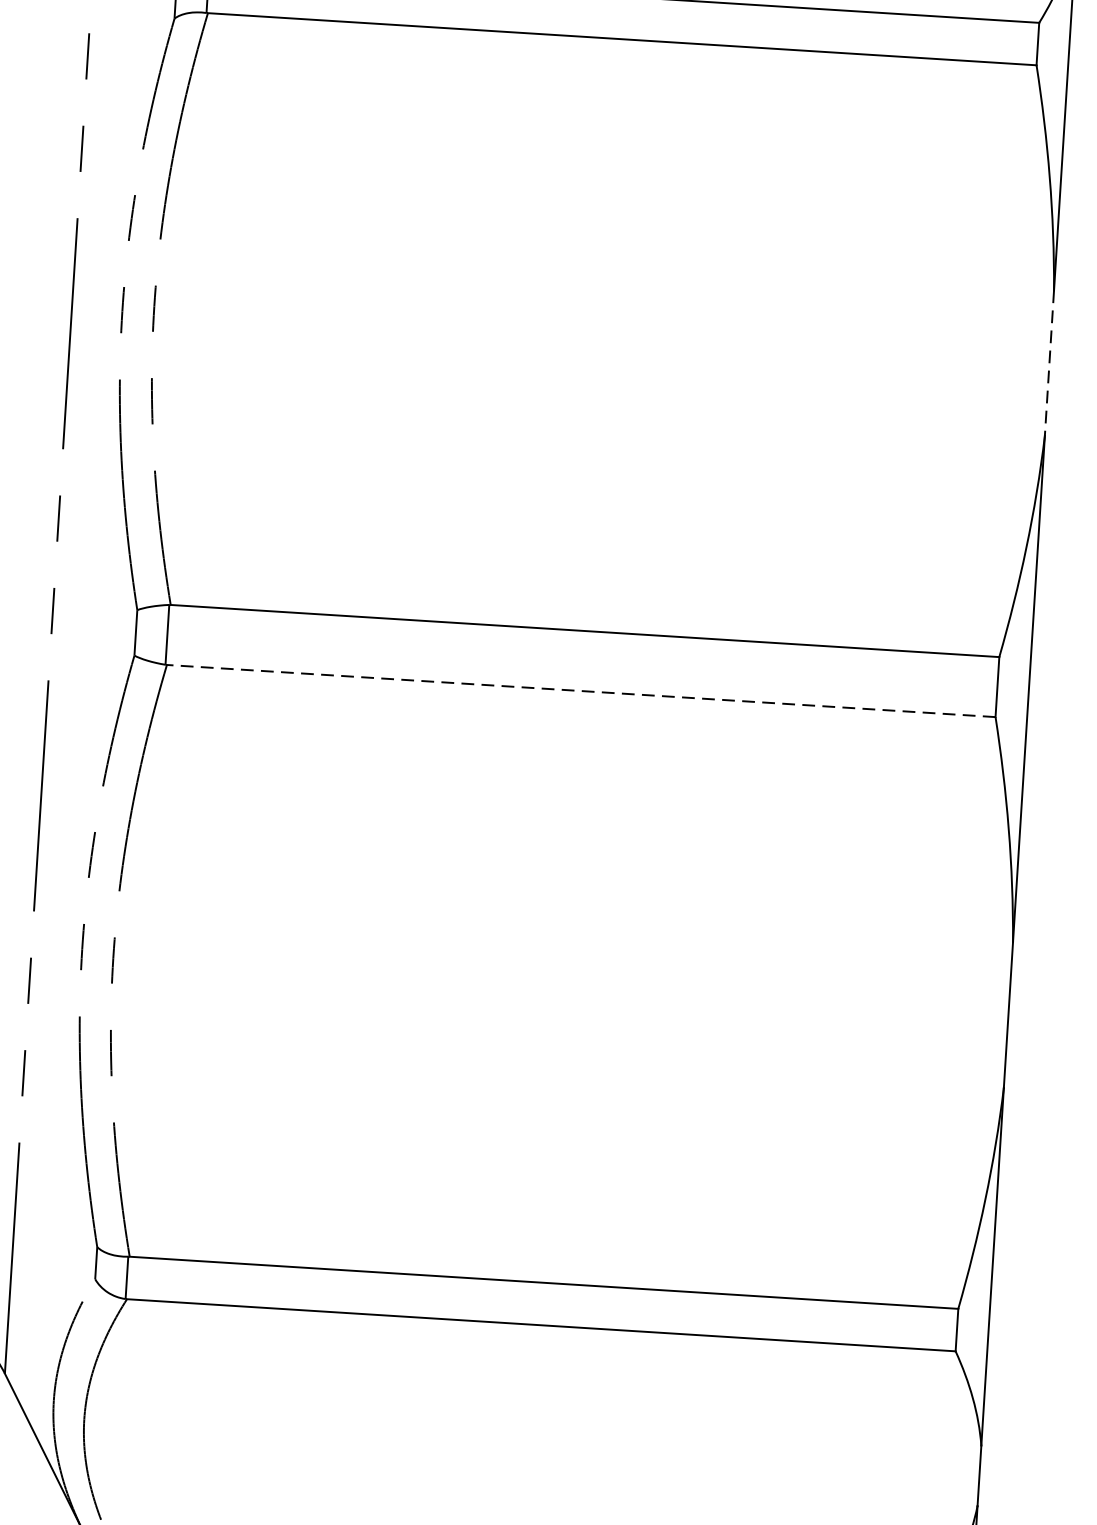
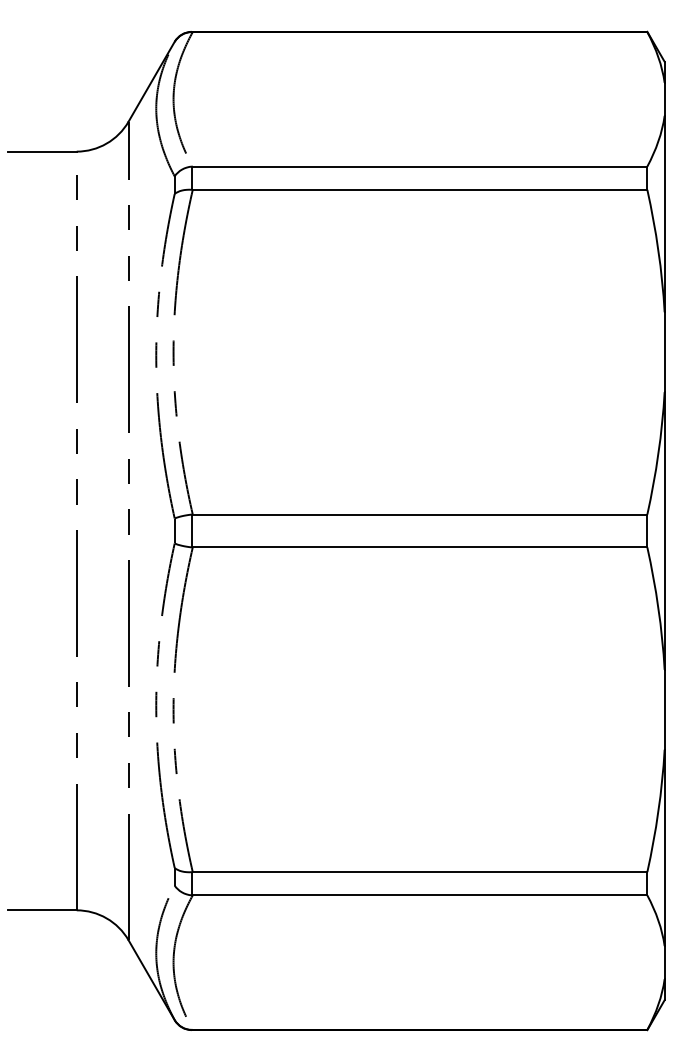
line: (1049, 363) -> (664, 352), dashed -> solid
line: (580, 691) -> (419, 547), dashed -> solid

